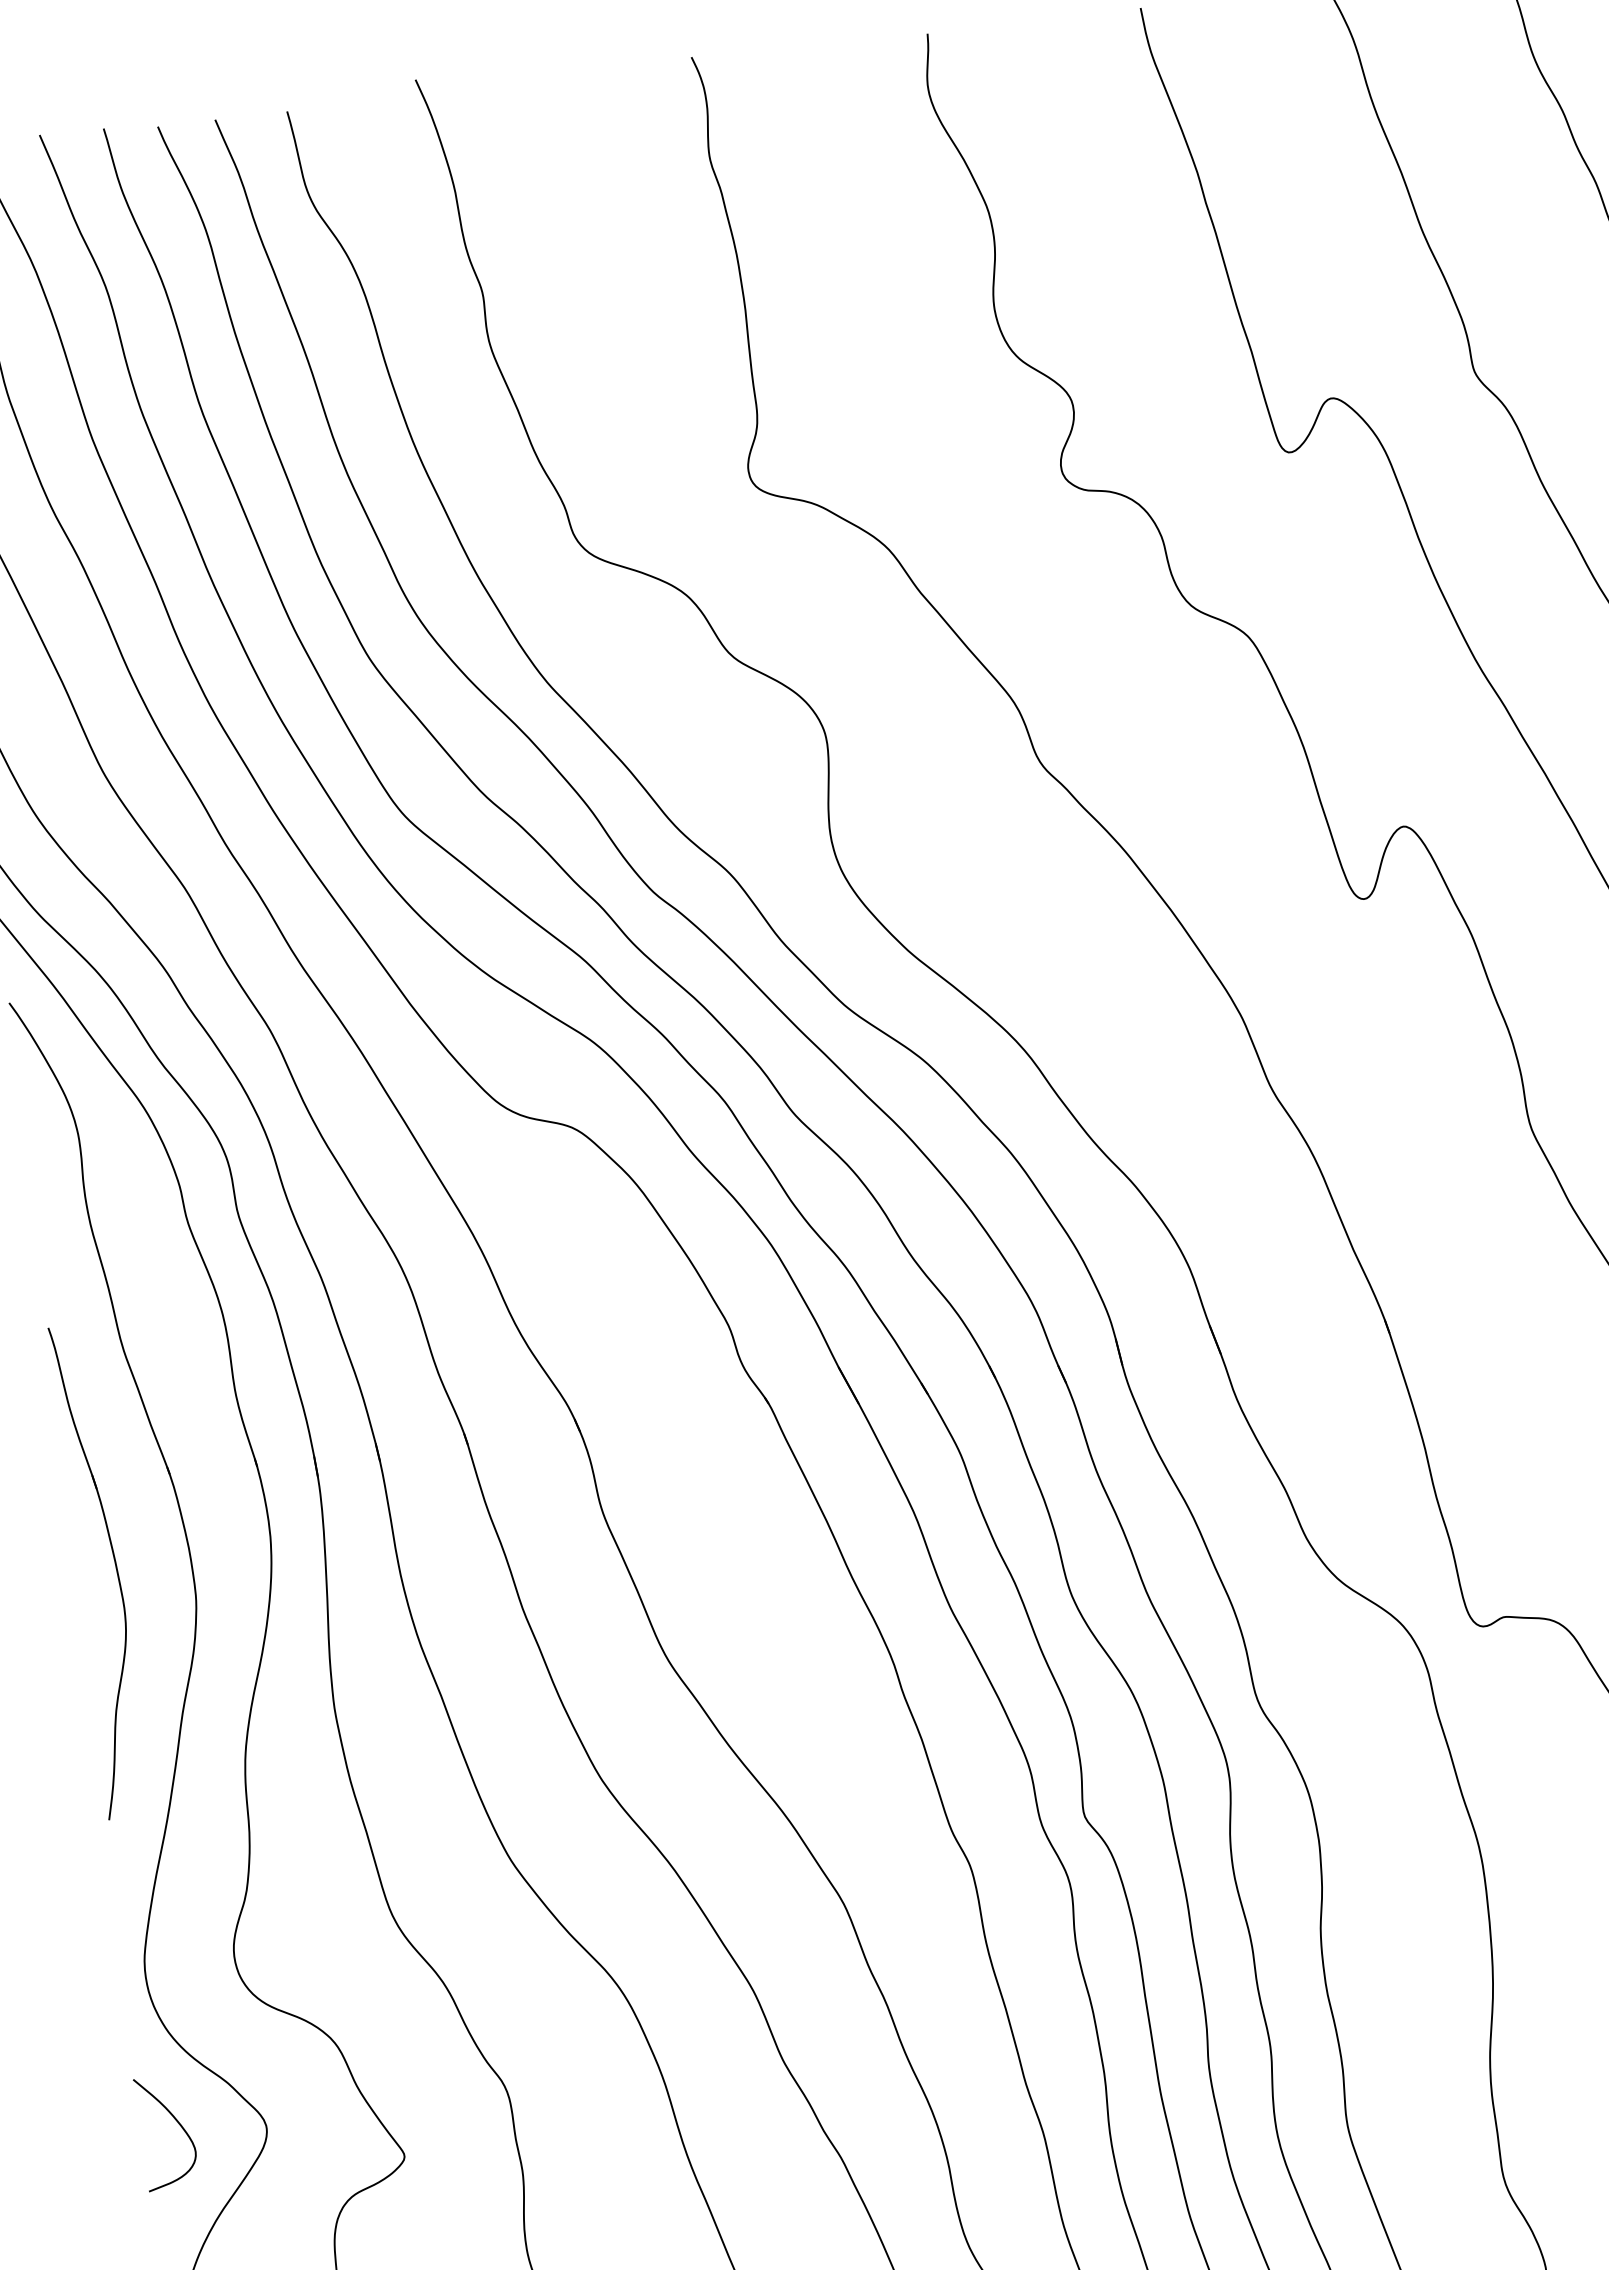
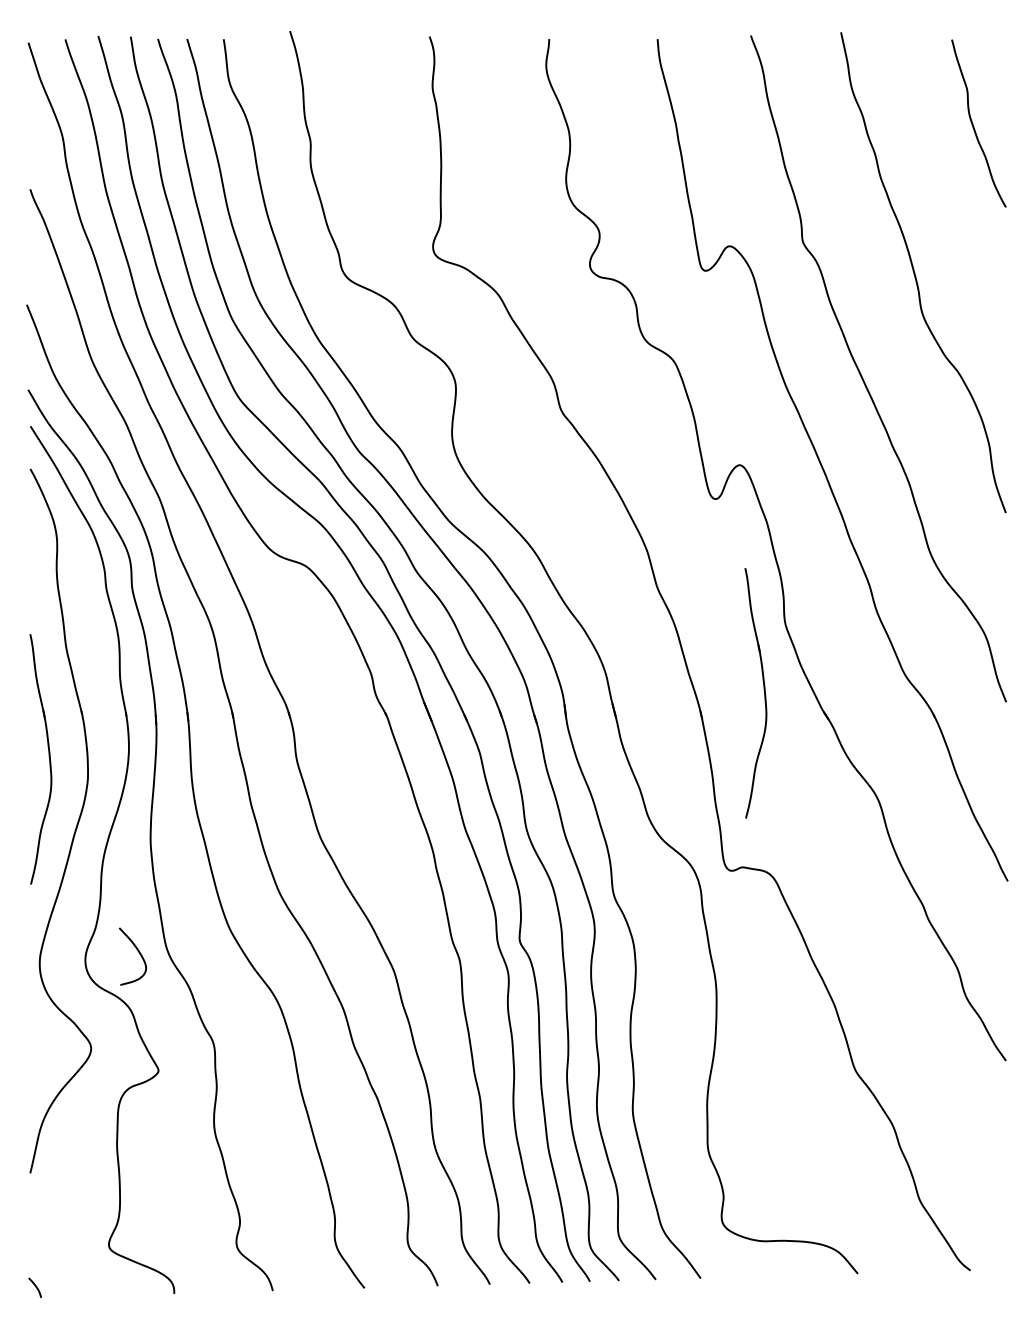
part: (1503, 1264) -> (763, 690), added
curve: (174, 2121) -> (137, 951), moved

